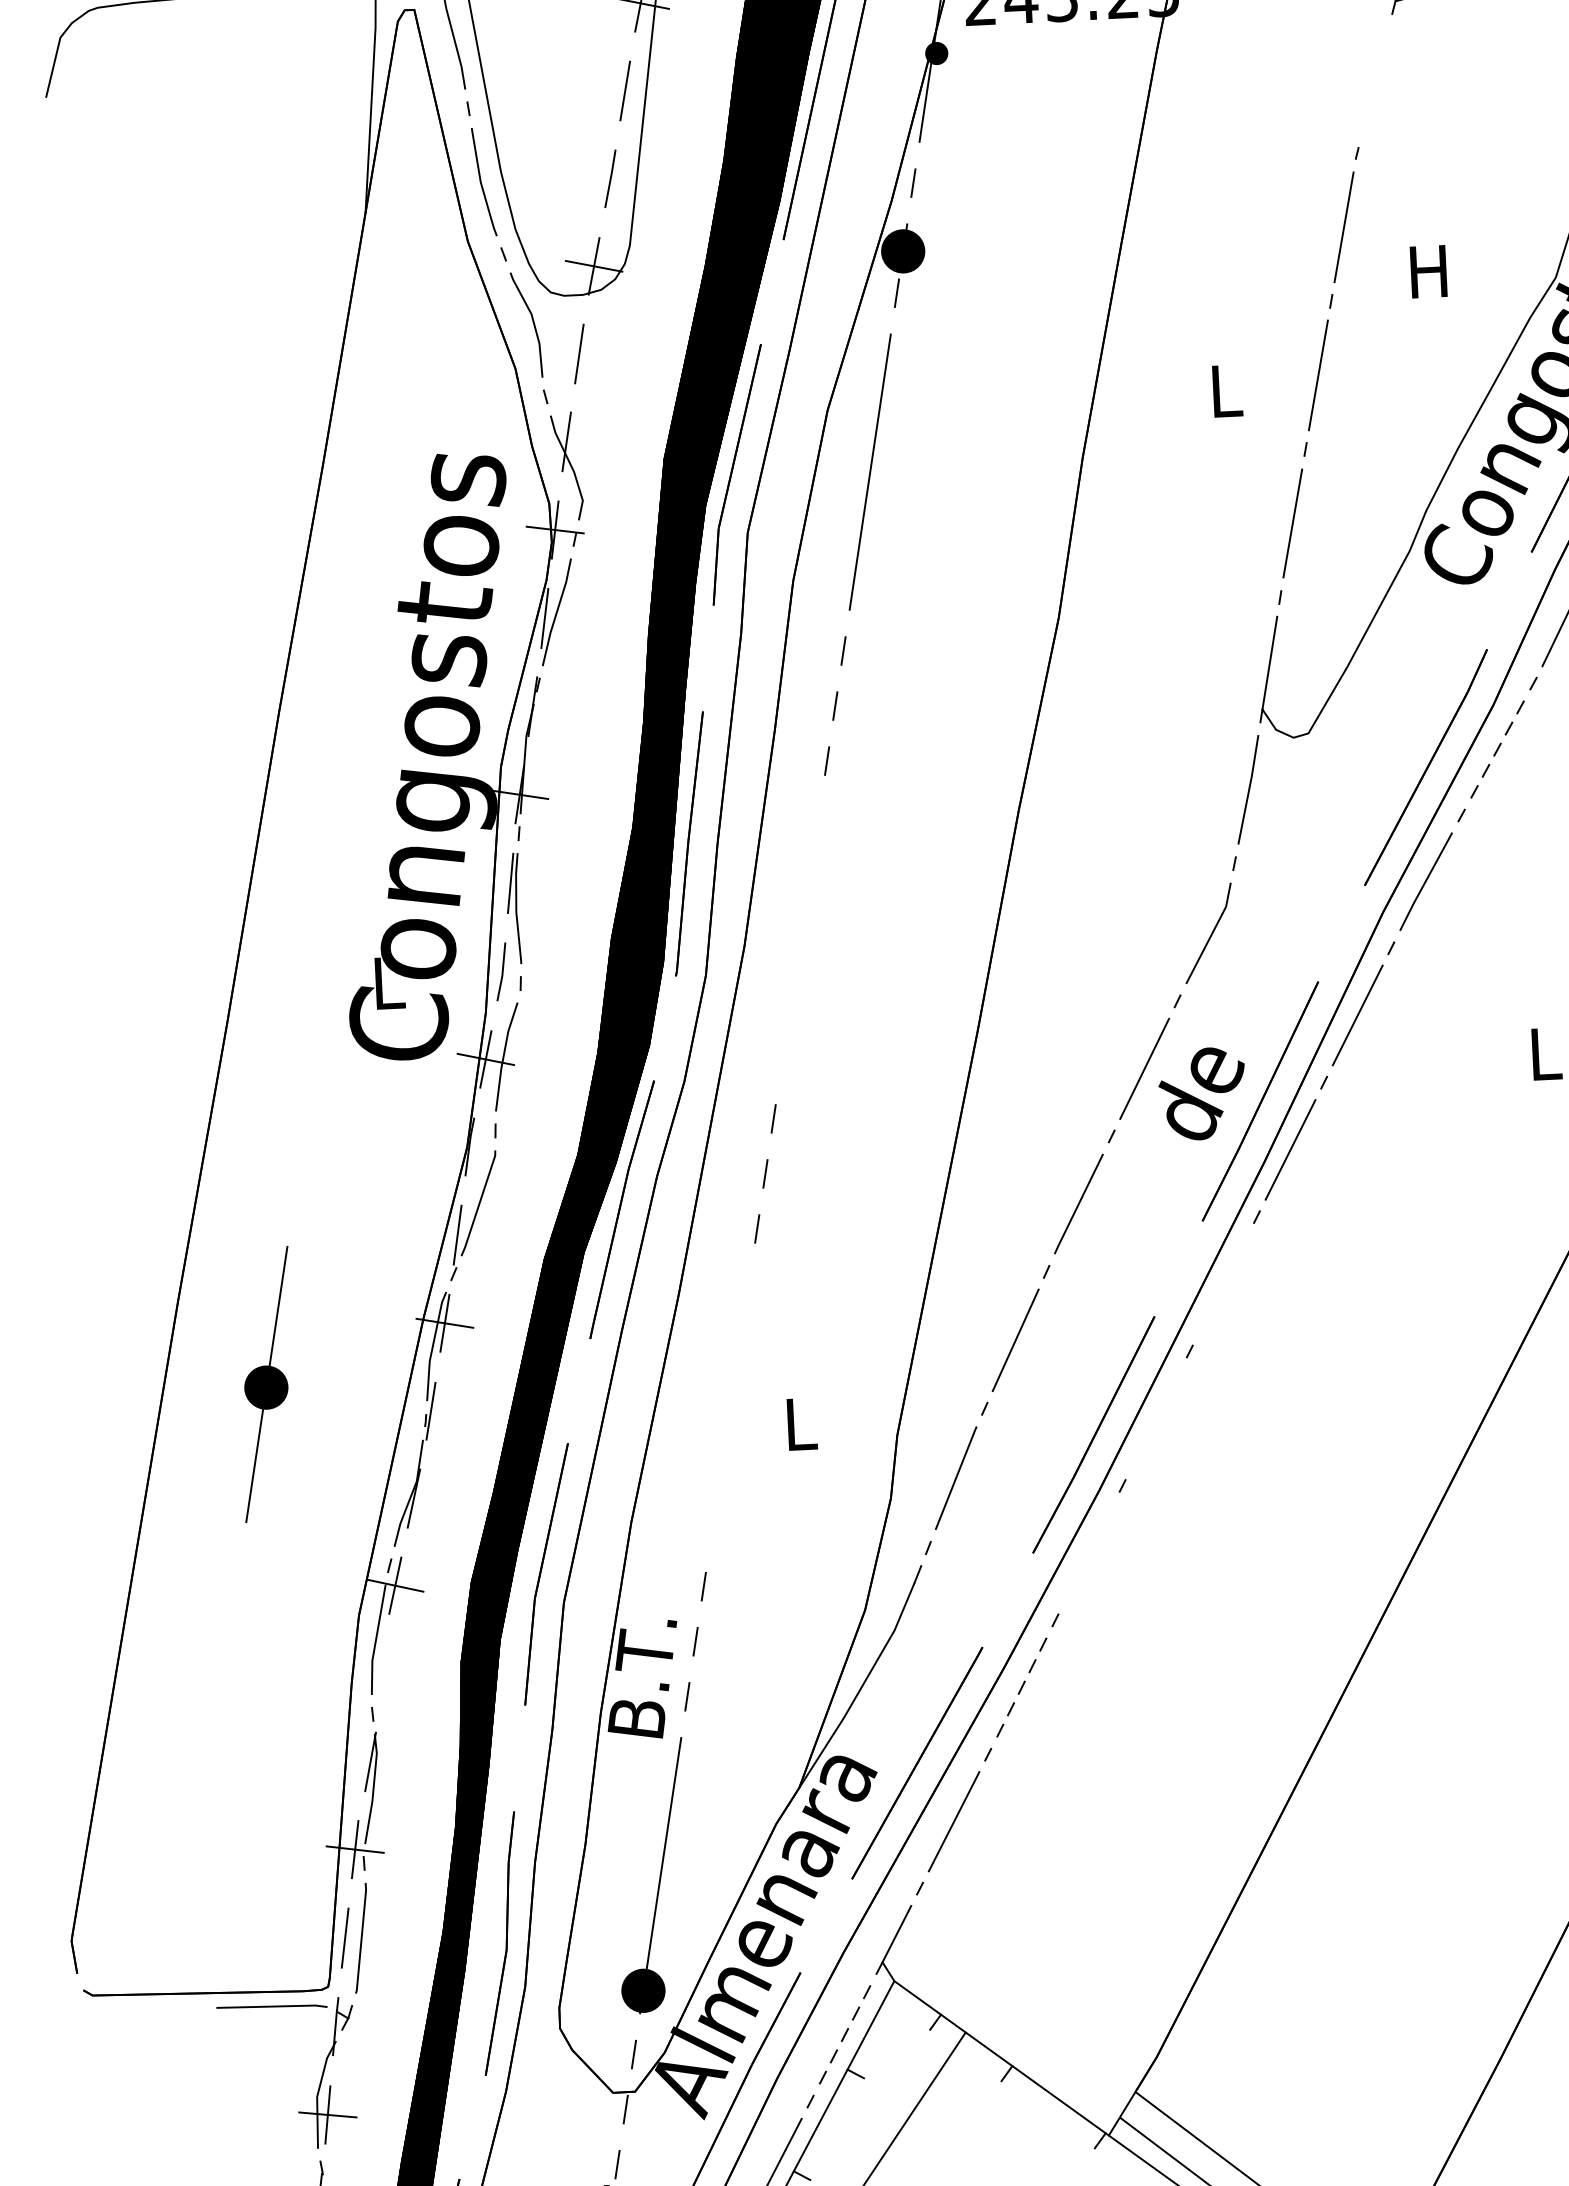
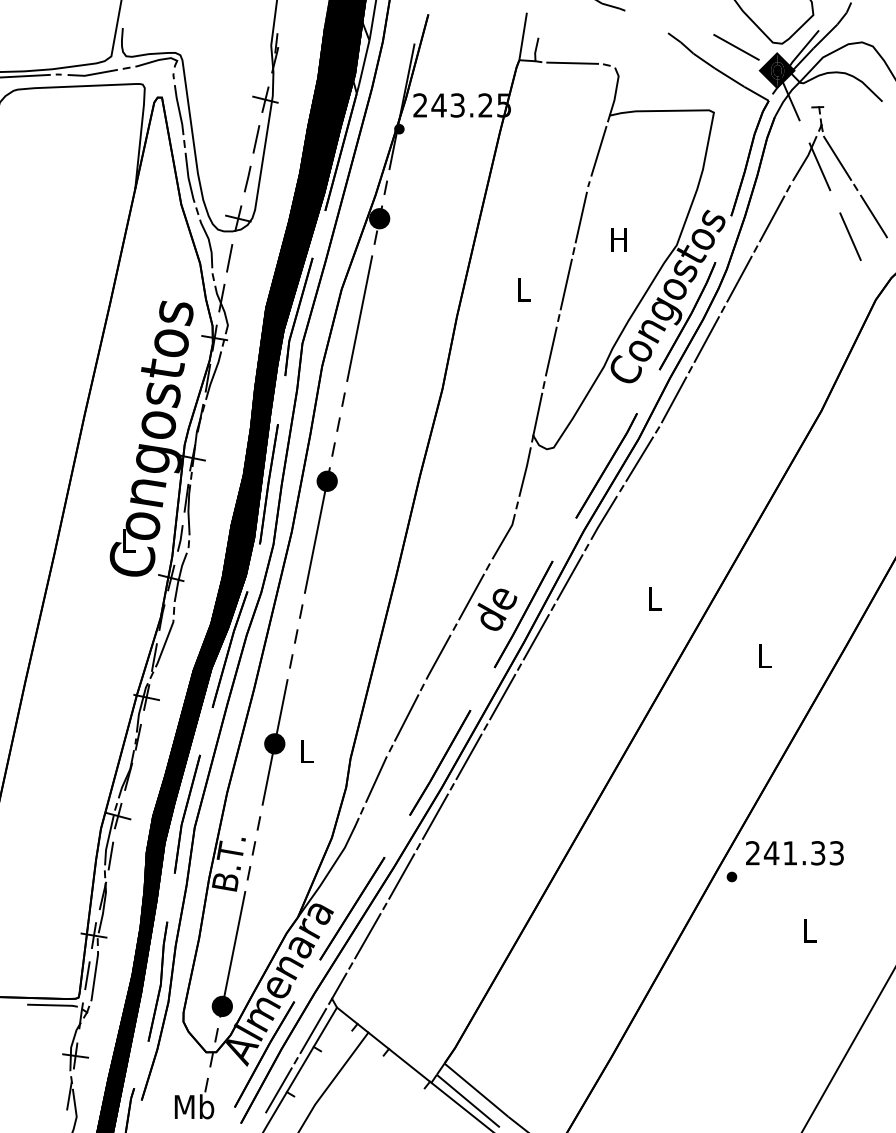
line: (1374, 80) -> (598, 151), added
line: (1497, 750) -> (639, 459), dashed -> solid
part: (807, 939) -> (320, 530), added
line: (1222, 1283) -> (502, 696), added
part: (265, 1384) -> (274, 742), moved
line: (1155, 1417) -> (468, 756), added
line: (1087, 1552) -> (434, 816), added
line: (382, 1672) -> (110, 855), added
line: (1021, 1687) -> (401, 876), dashed -> solid
line: (845, 2035) -> (313, 1031), dashed -> solid

